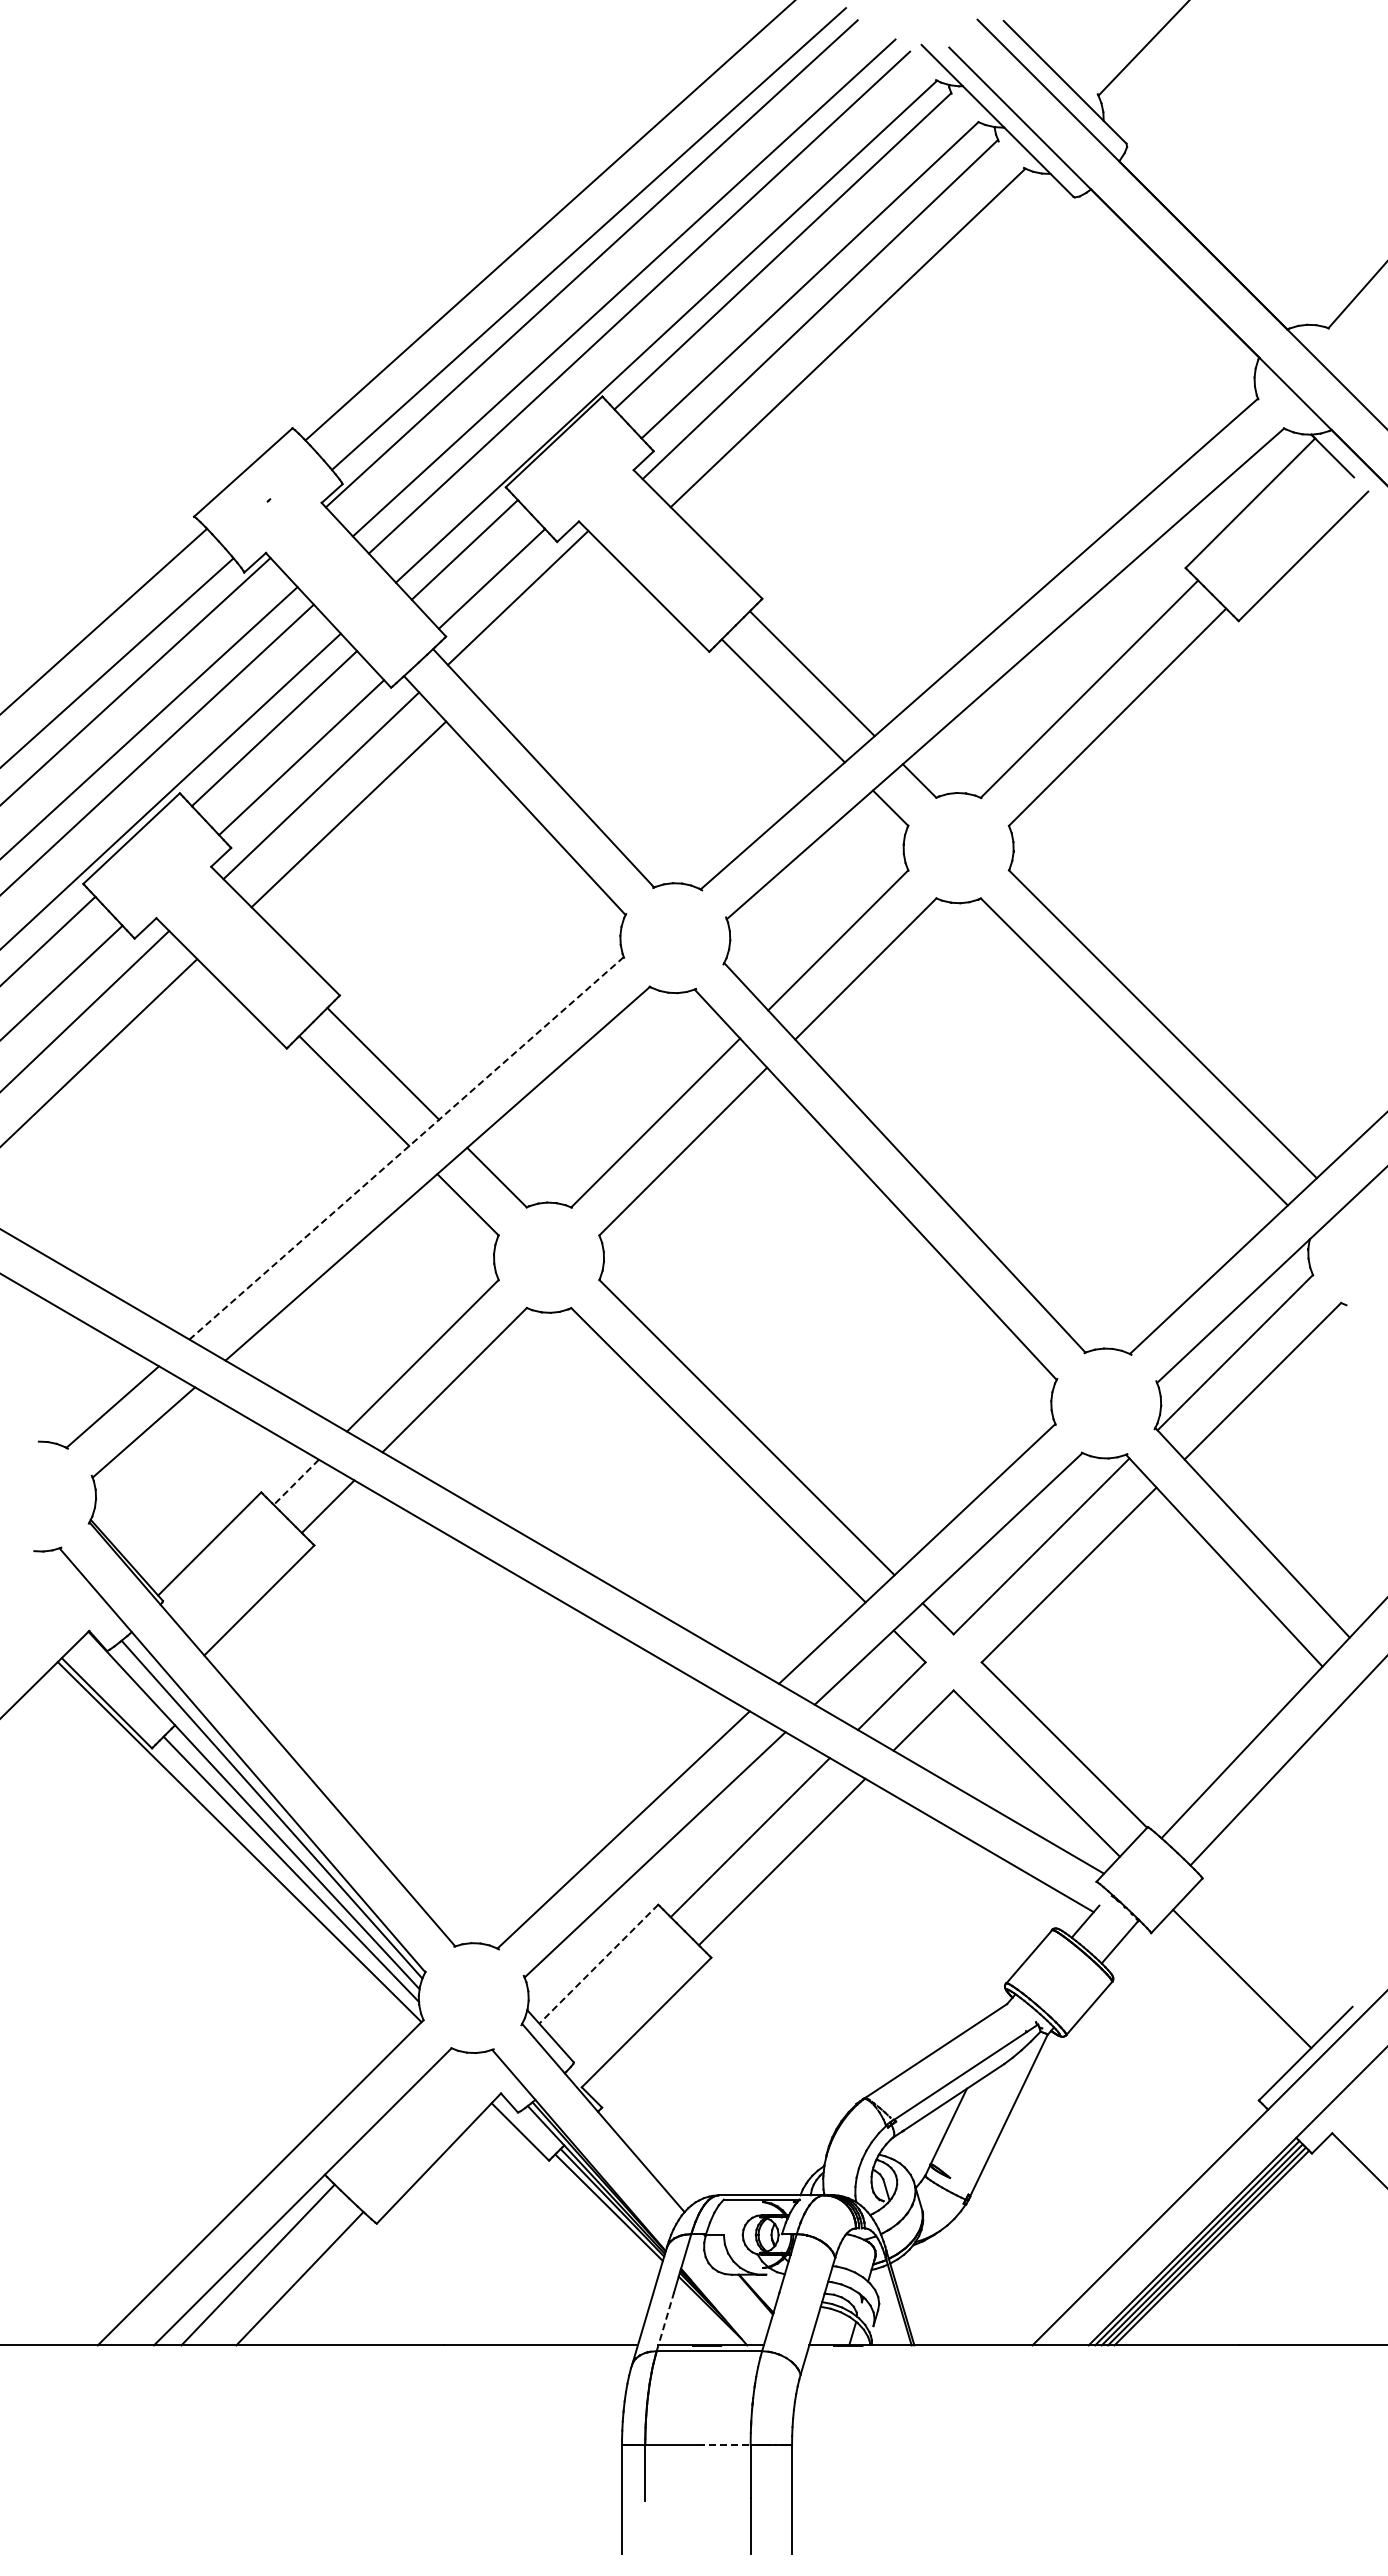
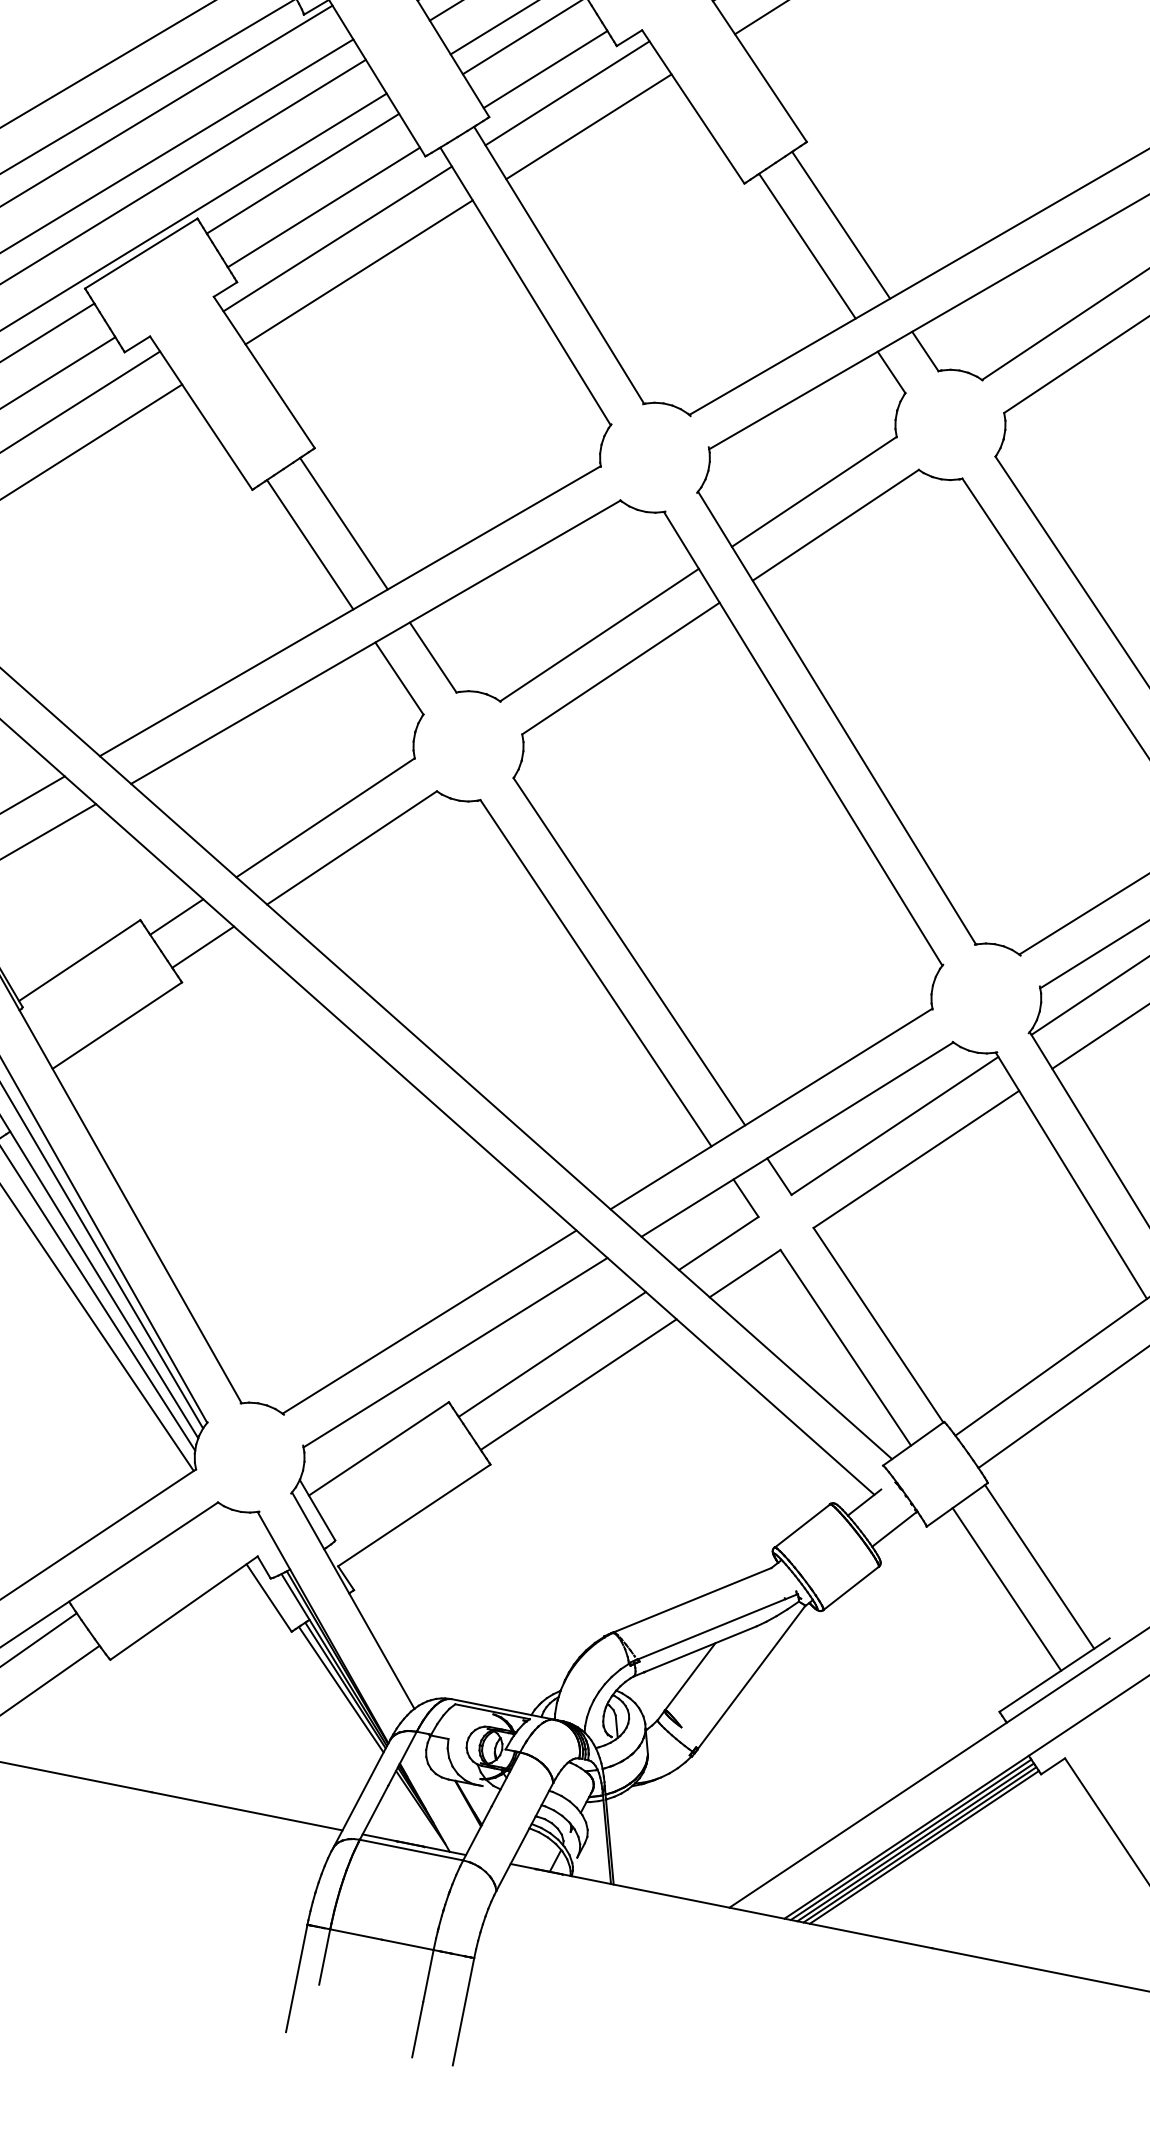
line: (545, 626) -> (588, 126), added
line: (406, 1148) -> (350, 611), dashed -> solid
line: (296, 1482) -> (176, 917), dashed -> solid
line: (1269, 1949) -> (1039, 1565), added
line: (598, 1964) -> (378, 1449), dashed -> solid
line: (665, 2321) -> (374, 1812), dashed -> solid
line: (724, 2444) -> (408, 1944), dashed -> solid

